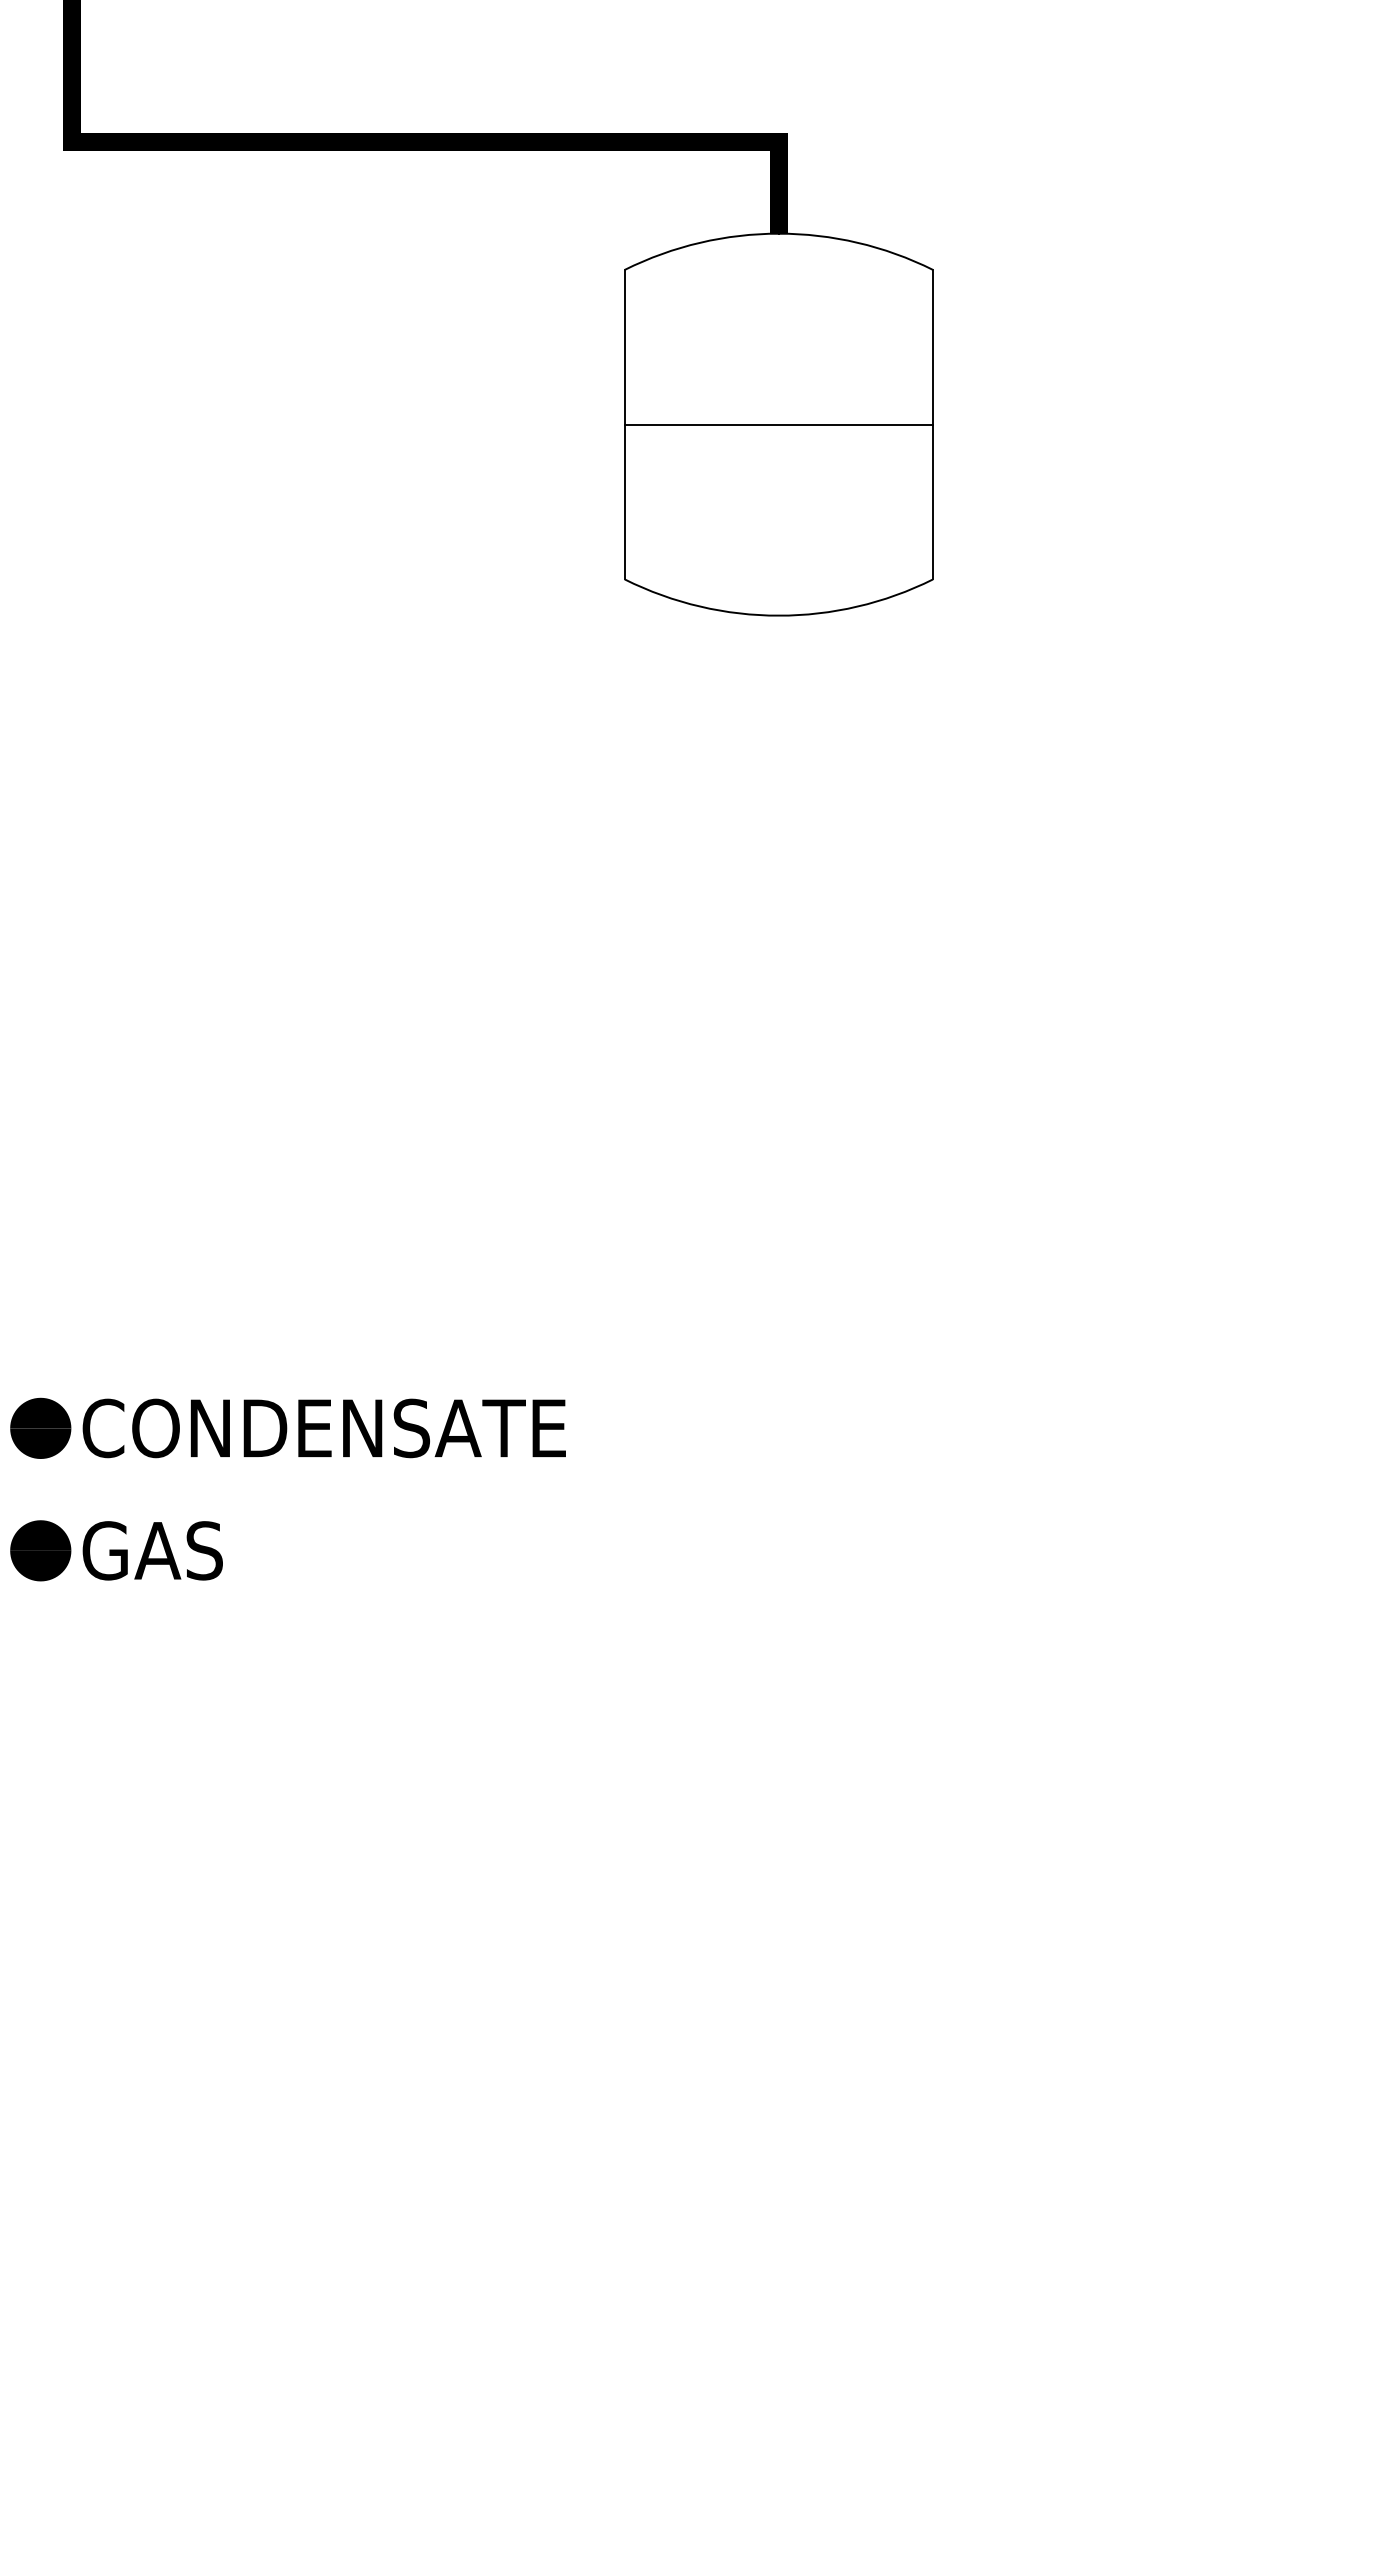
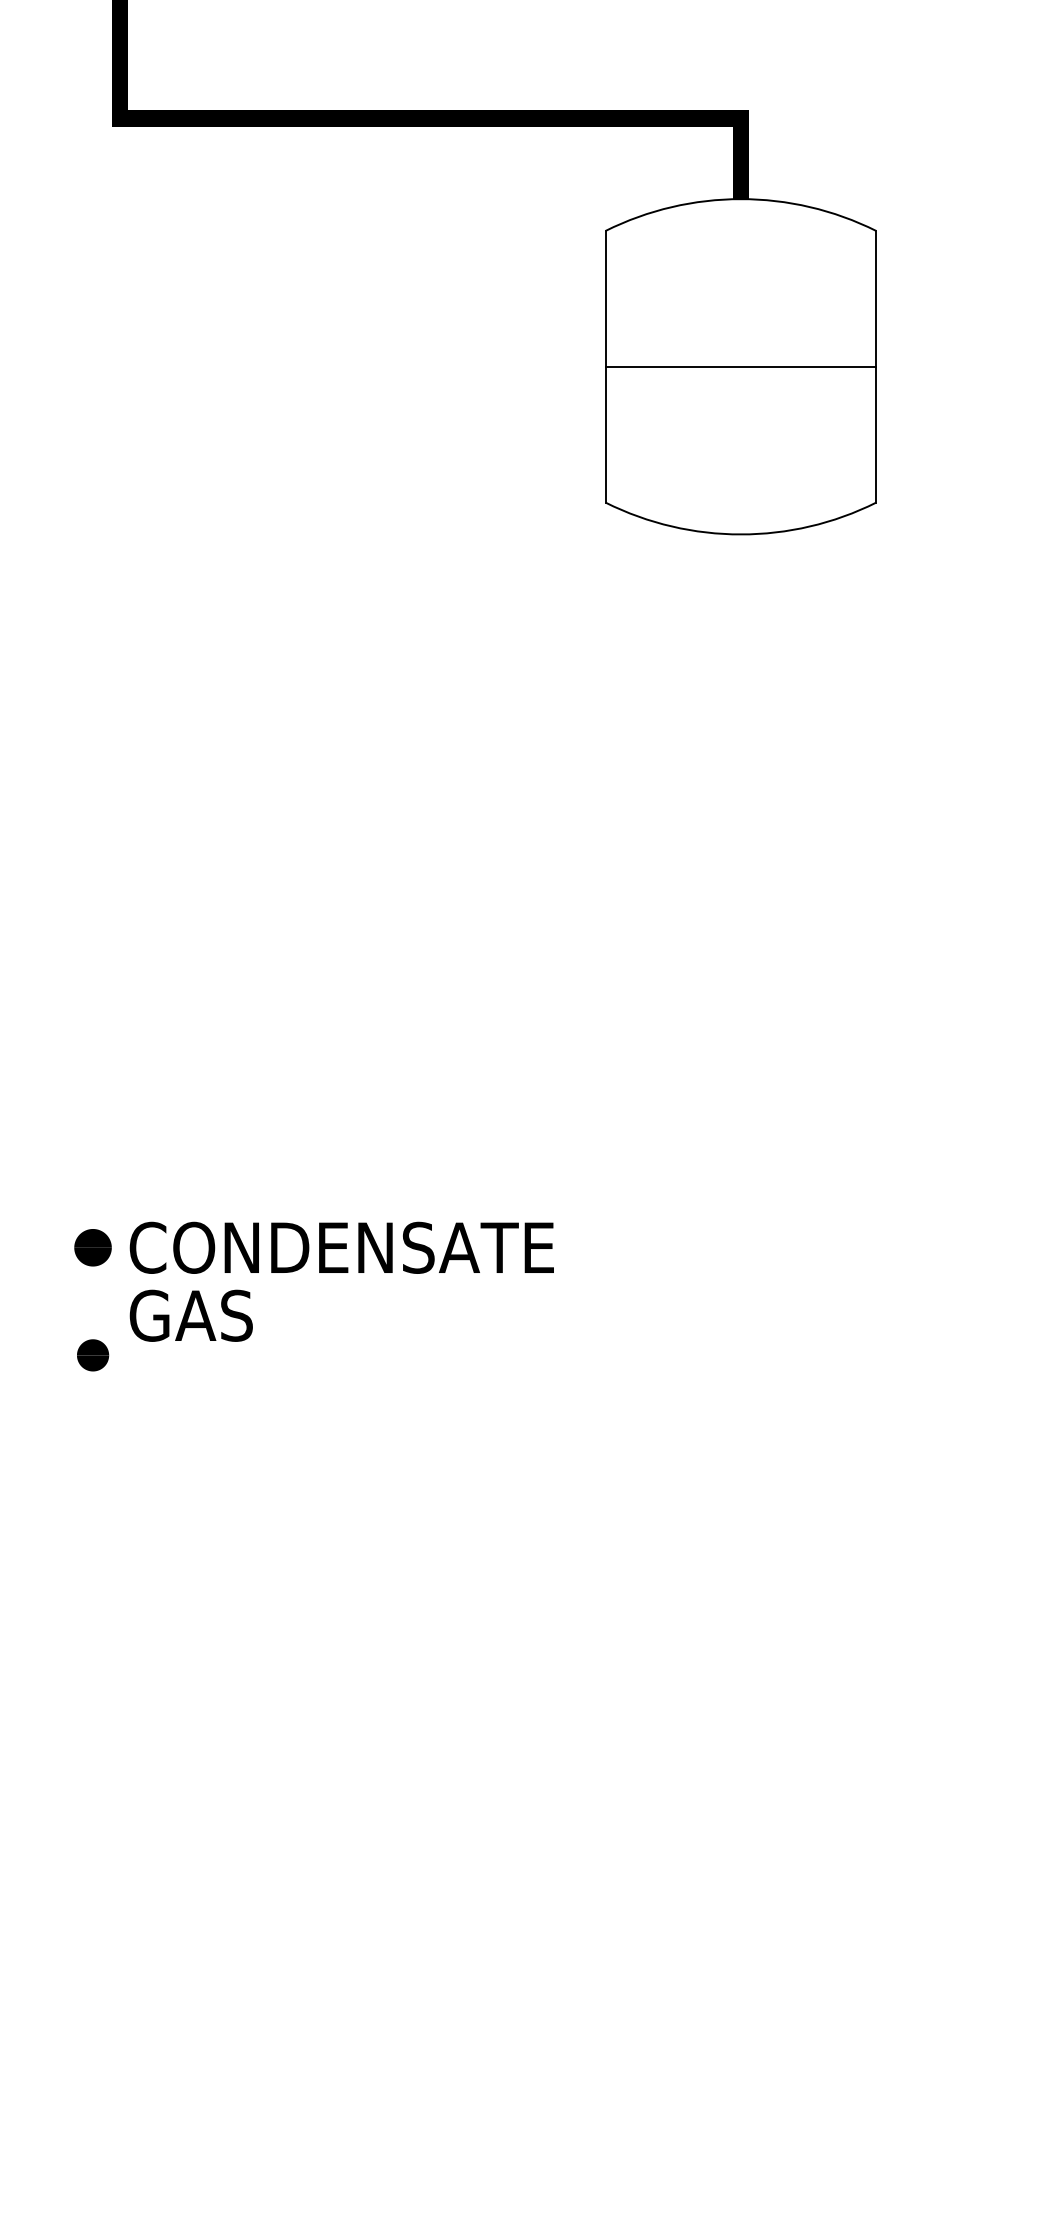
part: (40, 1427) -> (92, 1247), size x0.7
part: (40, 1550) -> (92, 1355), size x0.6
text: (152, 1550) -> (191, 1315), moved

